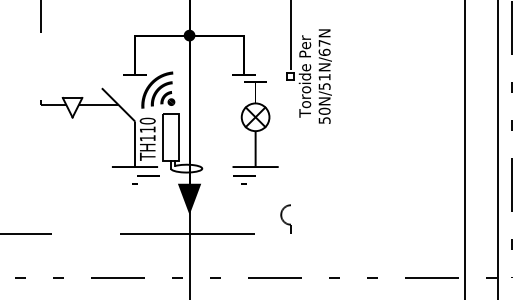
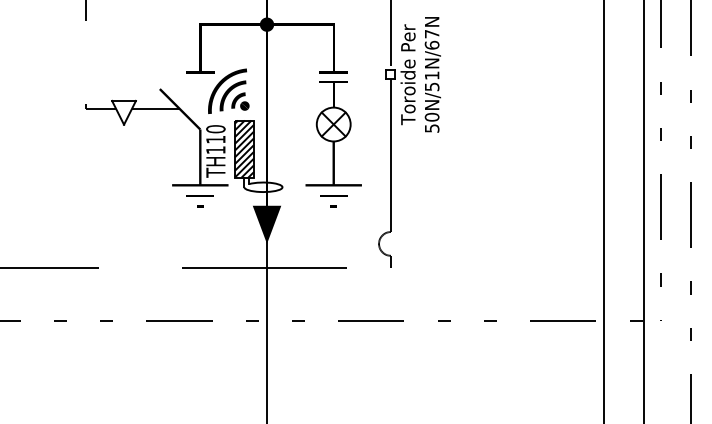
part: (255, 124) -> (333, 133), moved
hatch: (170, 136) -> (243, 148), added
line: (290, 142) -> (390, 155), added
line: (147, 175) -> (199, 195), moved

